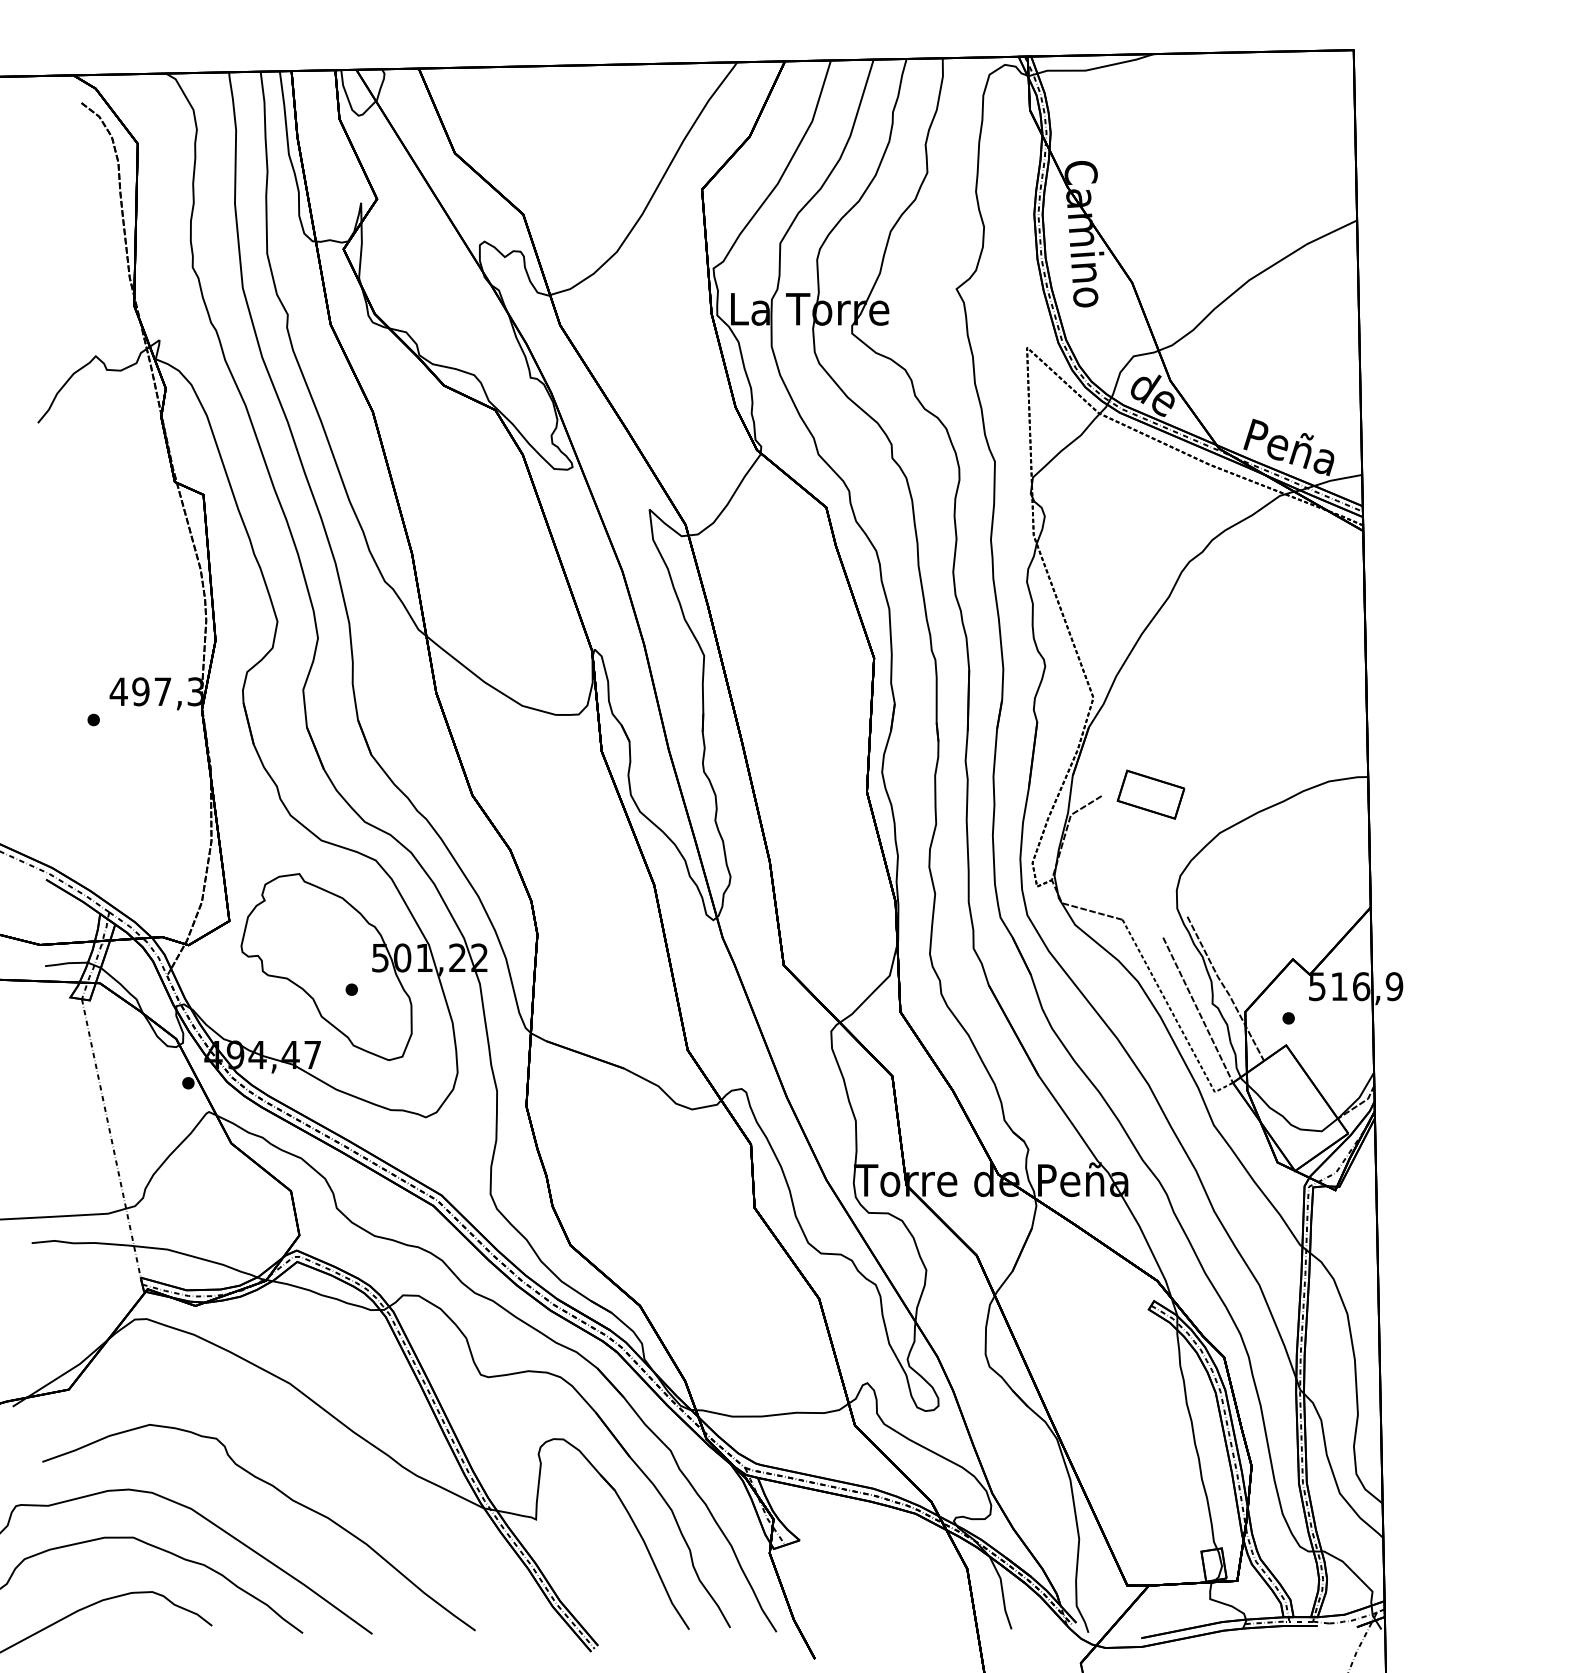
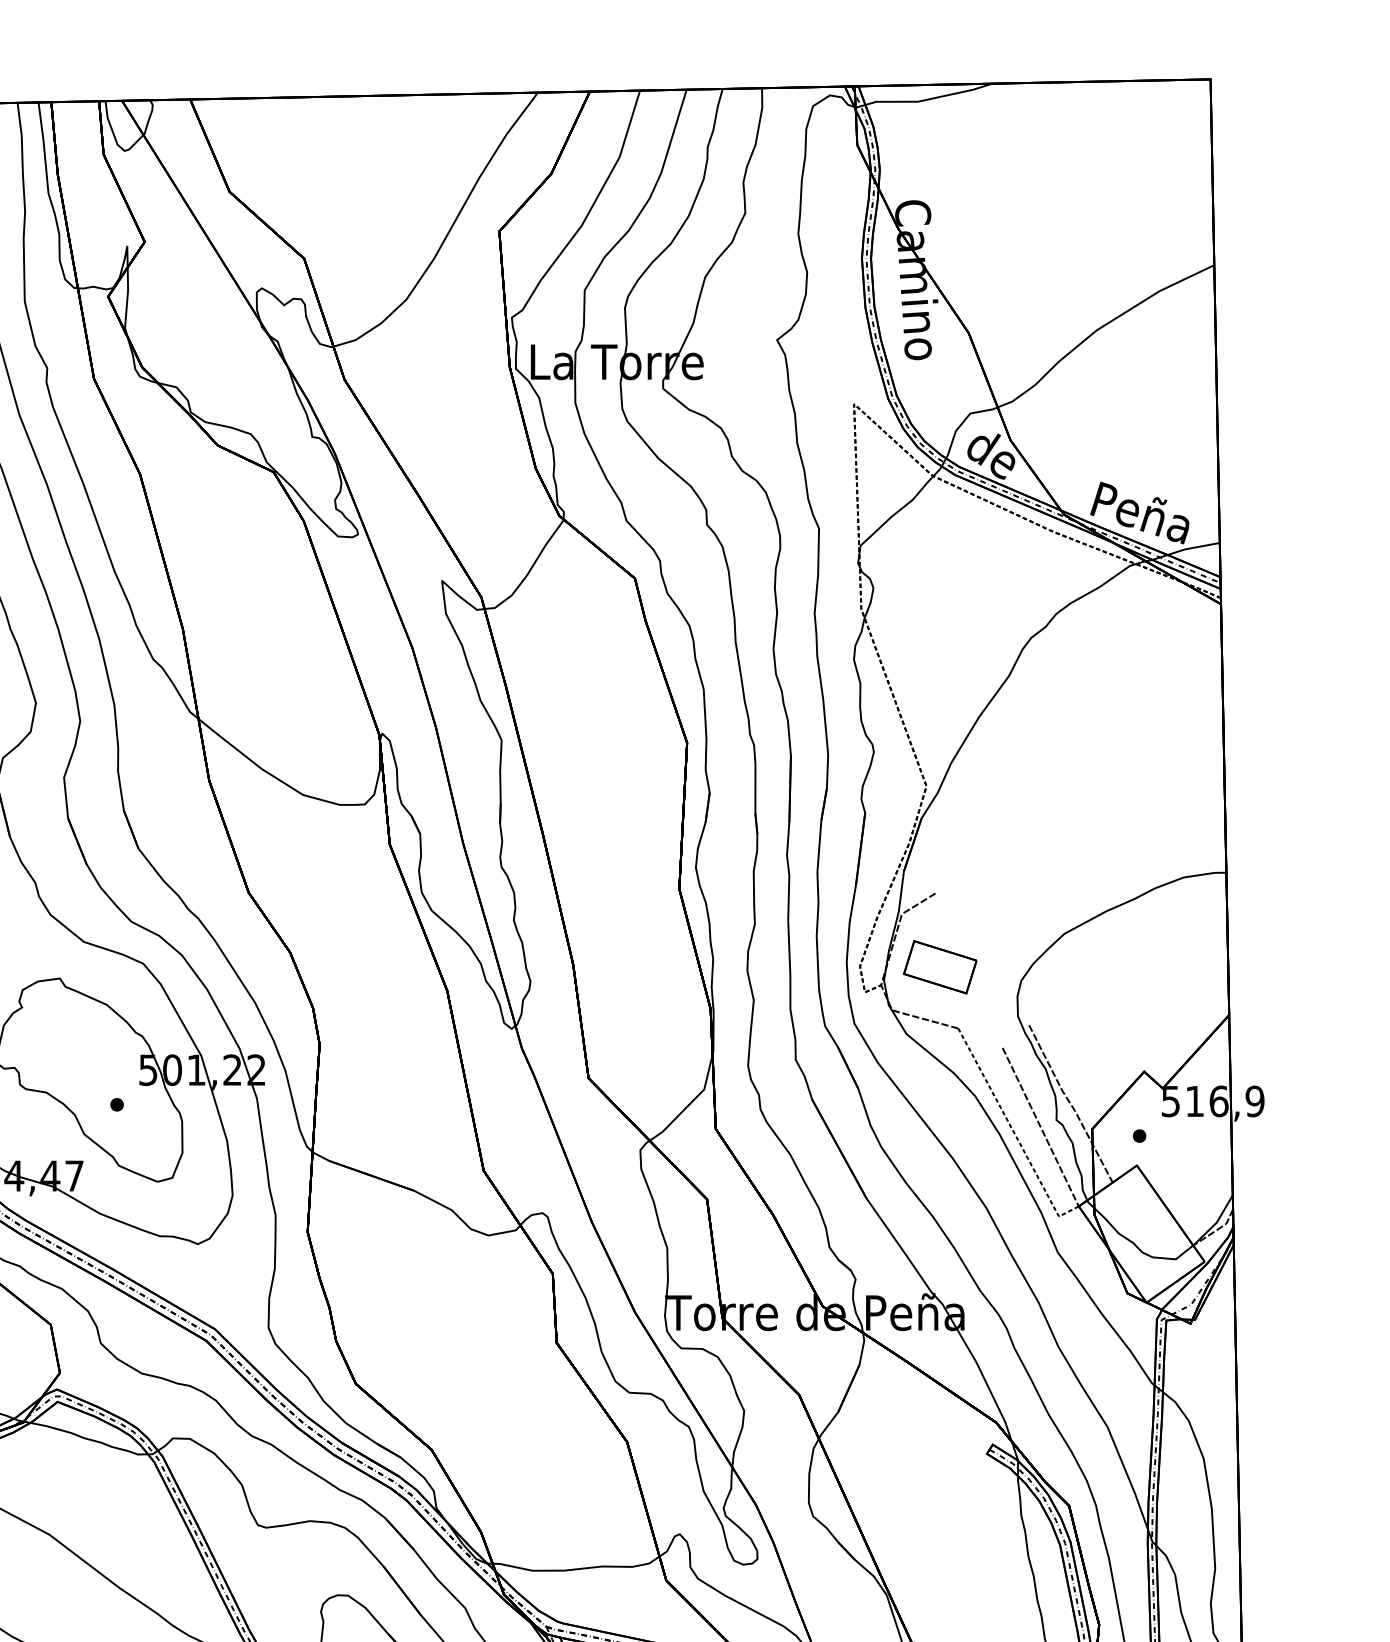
part: (1150, 794) -> (939, 967), moved

